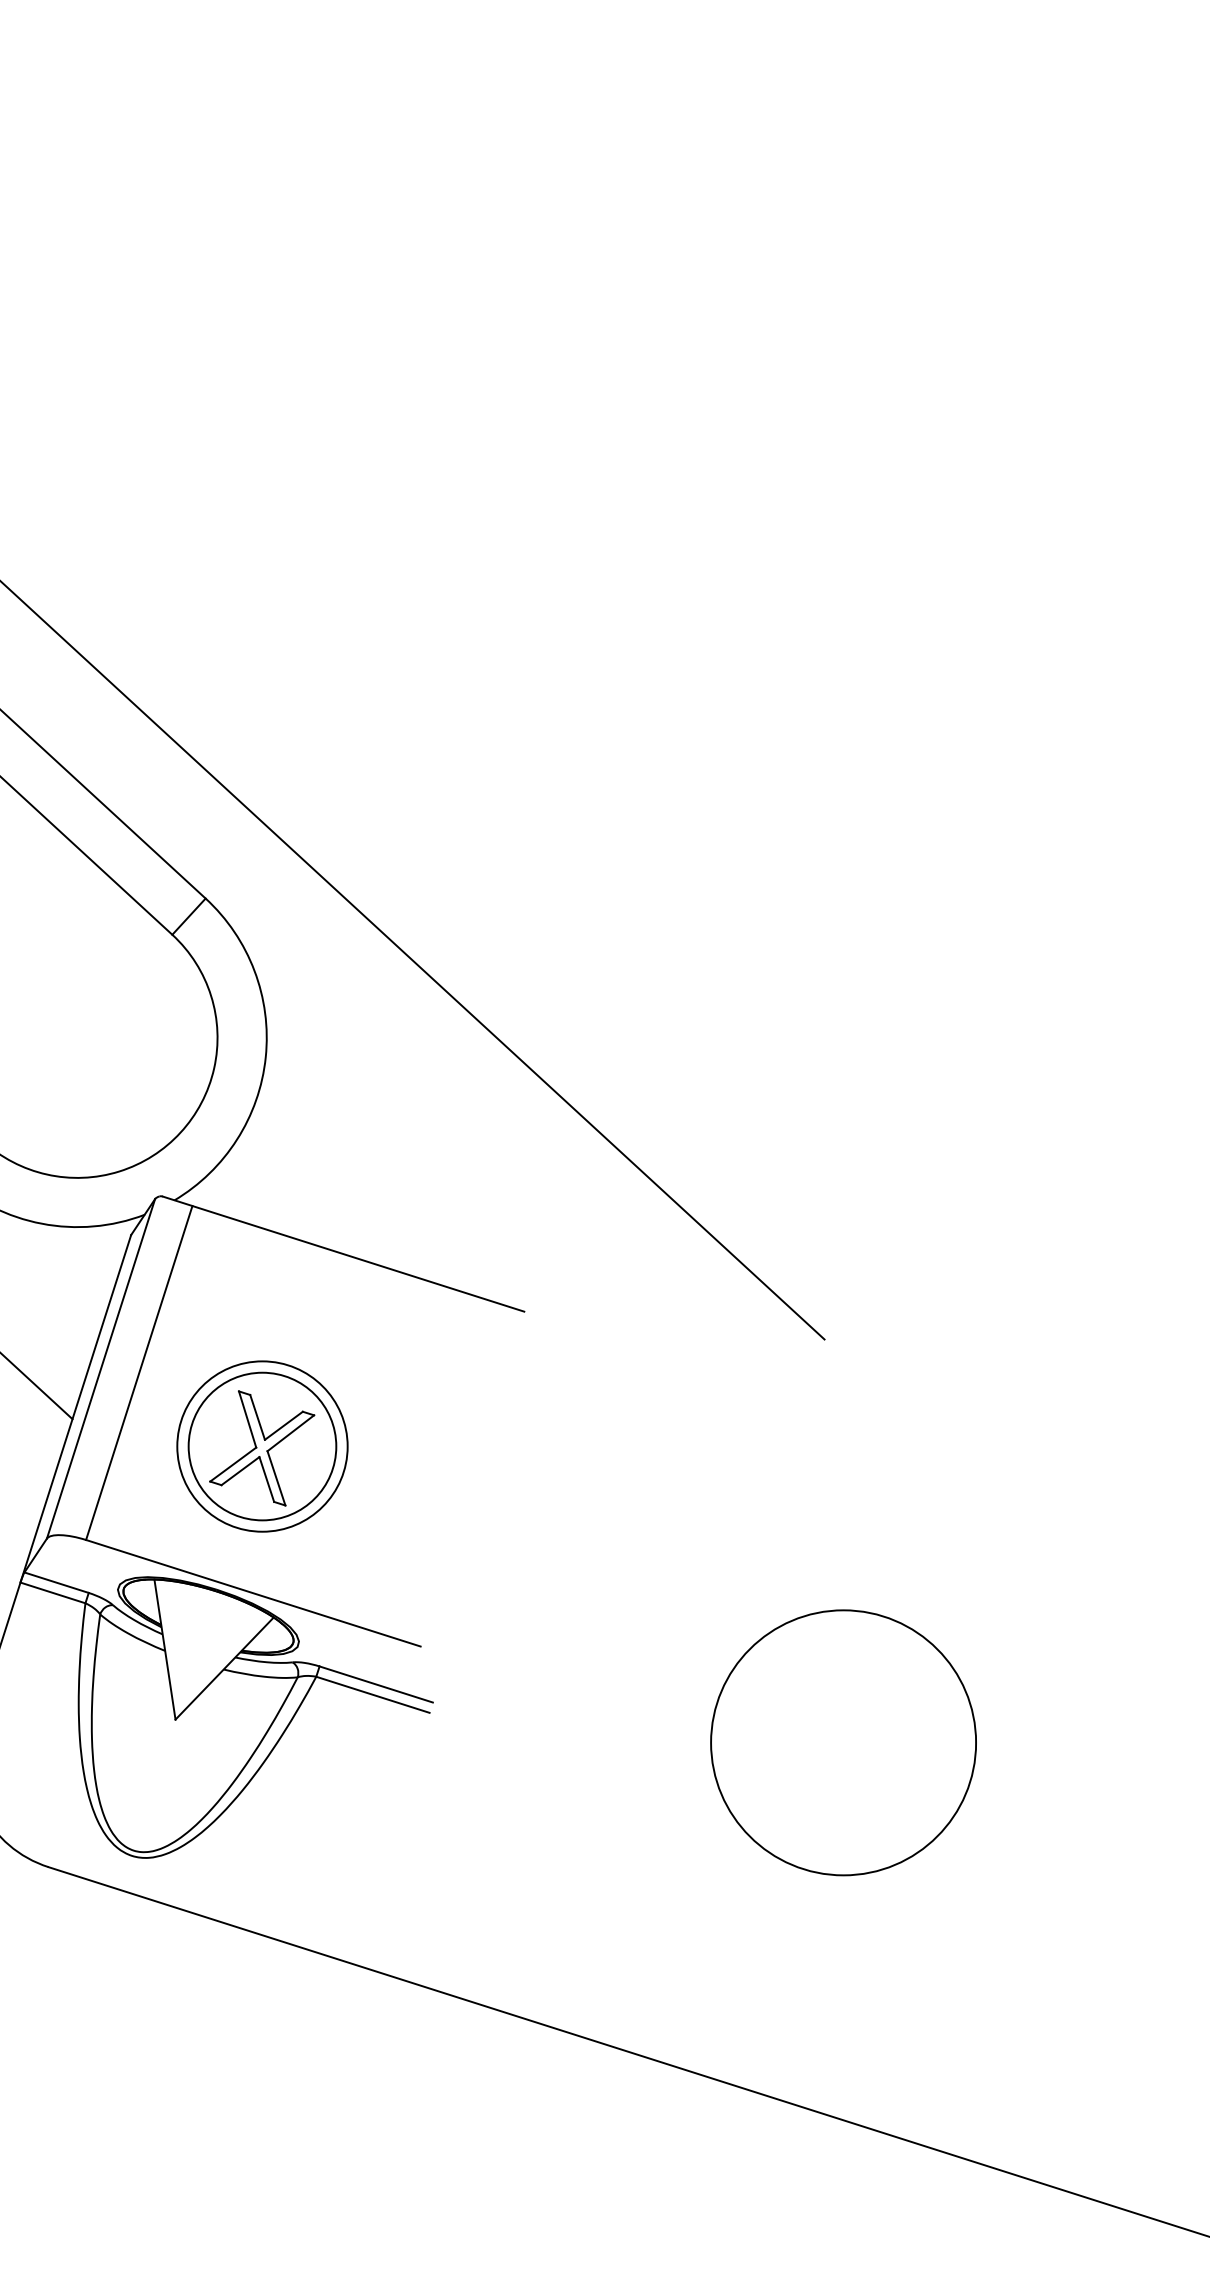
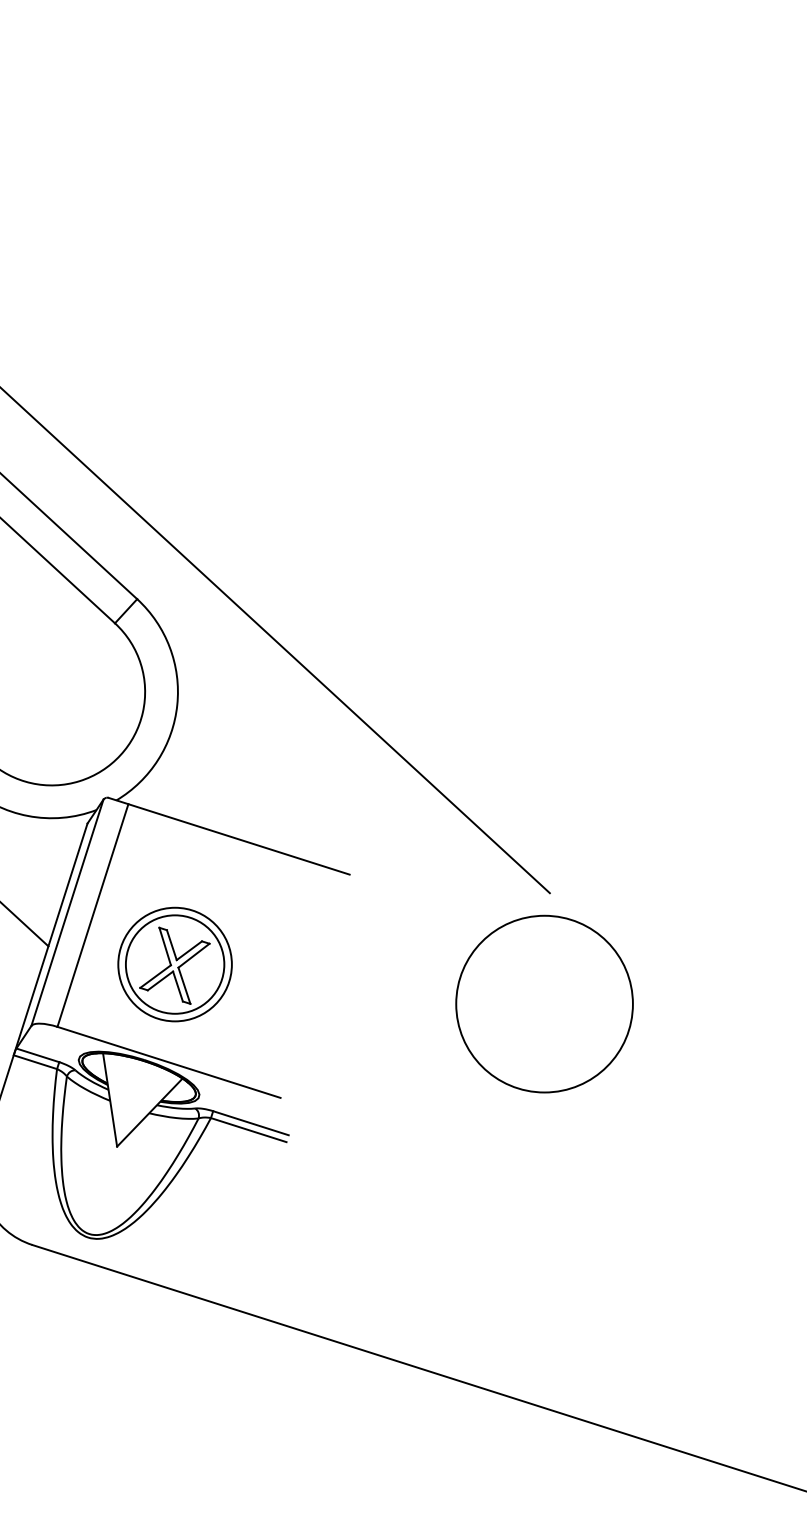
part: (843, 1741) -> (544, 1003), moved

